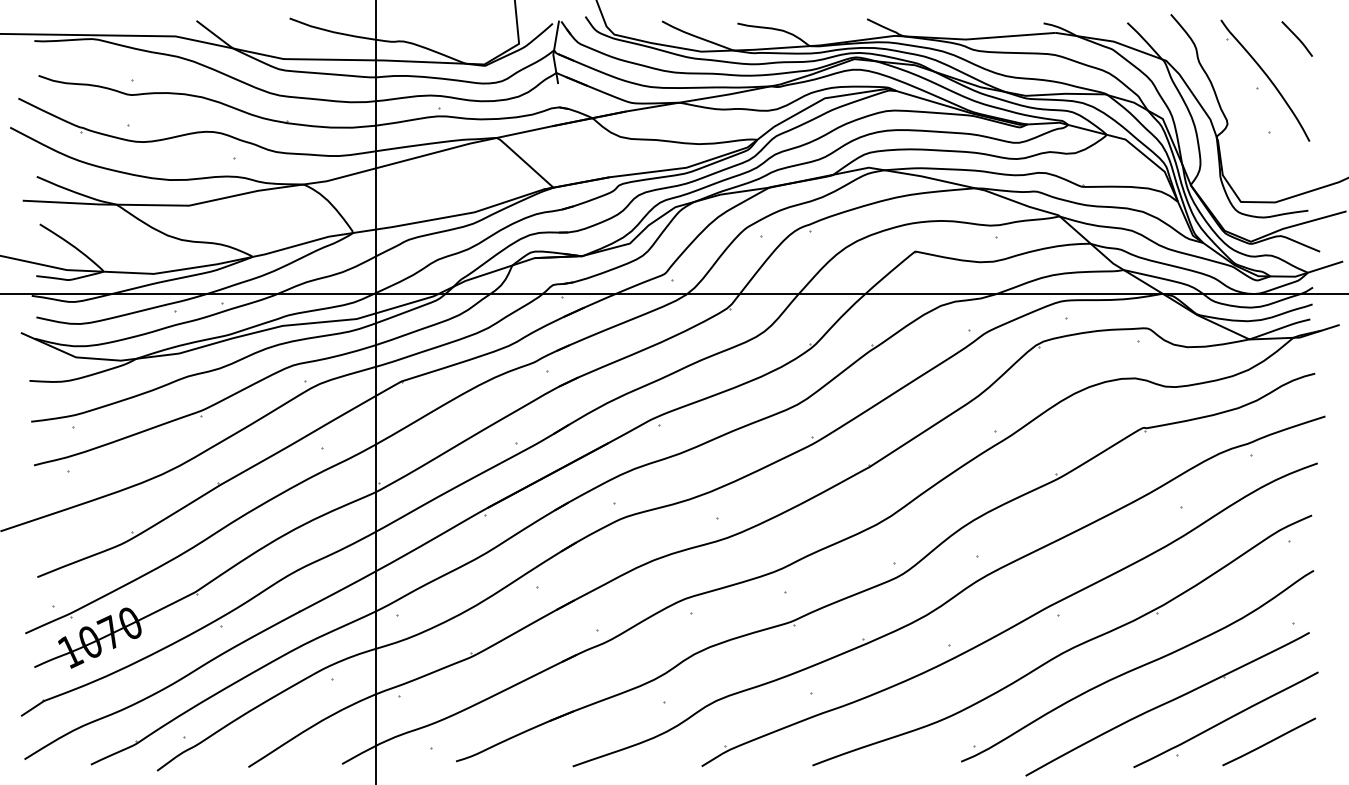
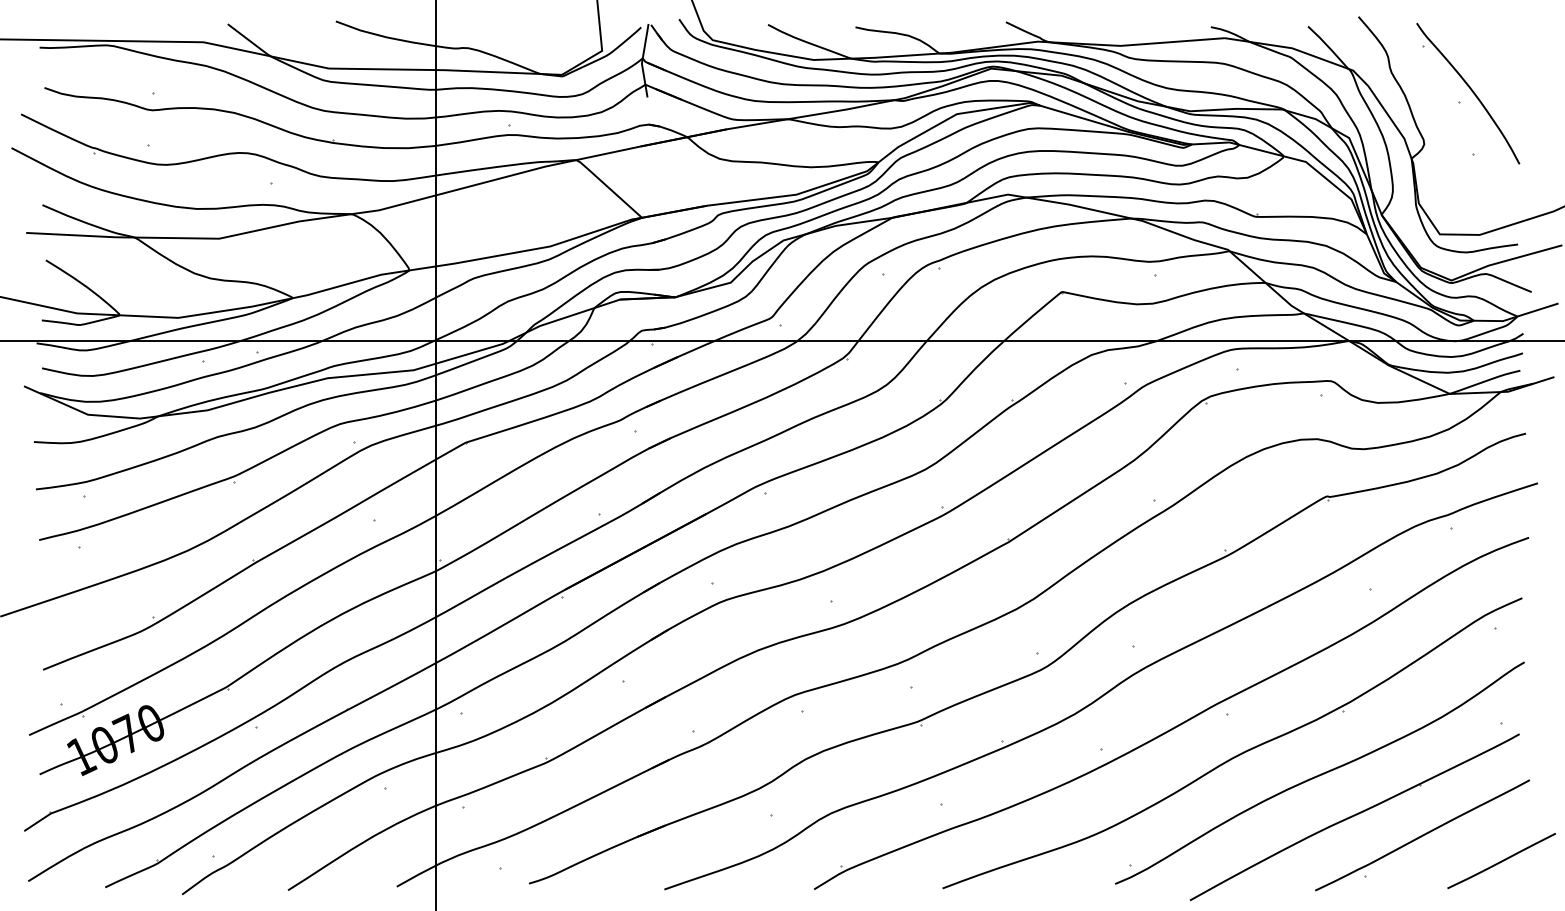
curve: (1296, 38) -> (1504, 44), removed
line: (1269, 741) -> (1501, 860), moved

